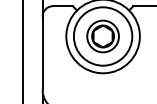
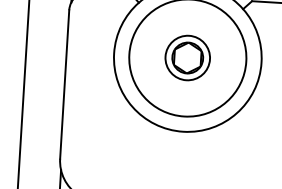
part: (102, 36) -> (186, 57), size x0.7

